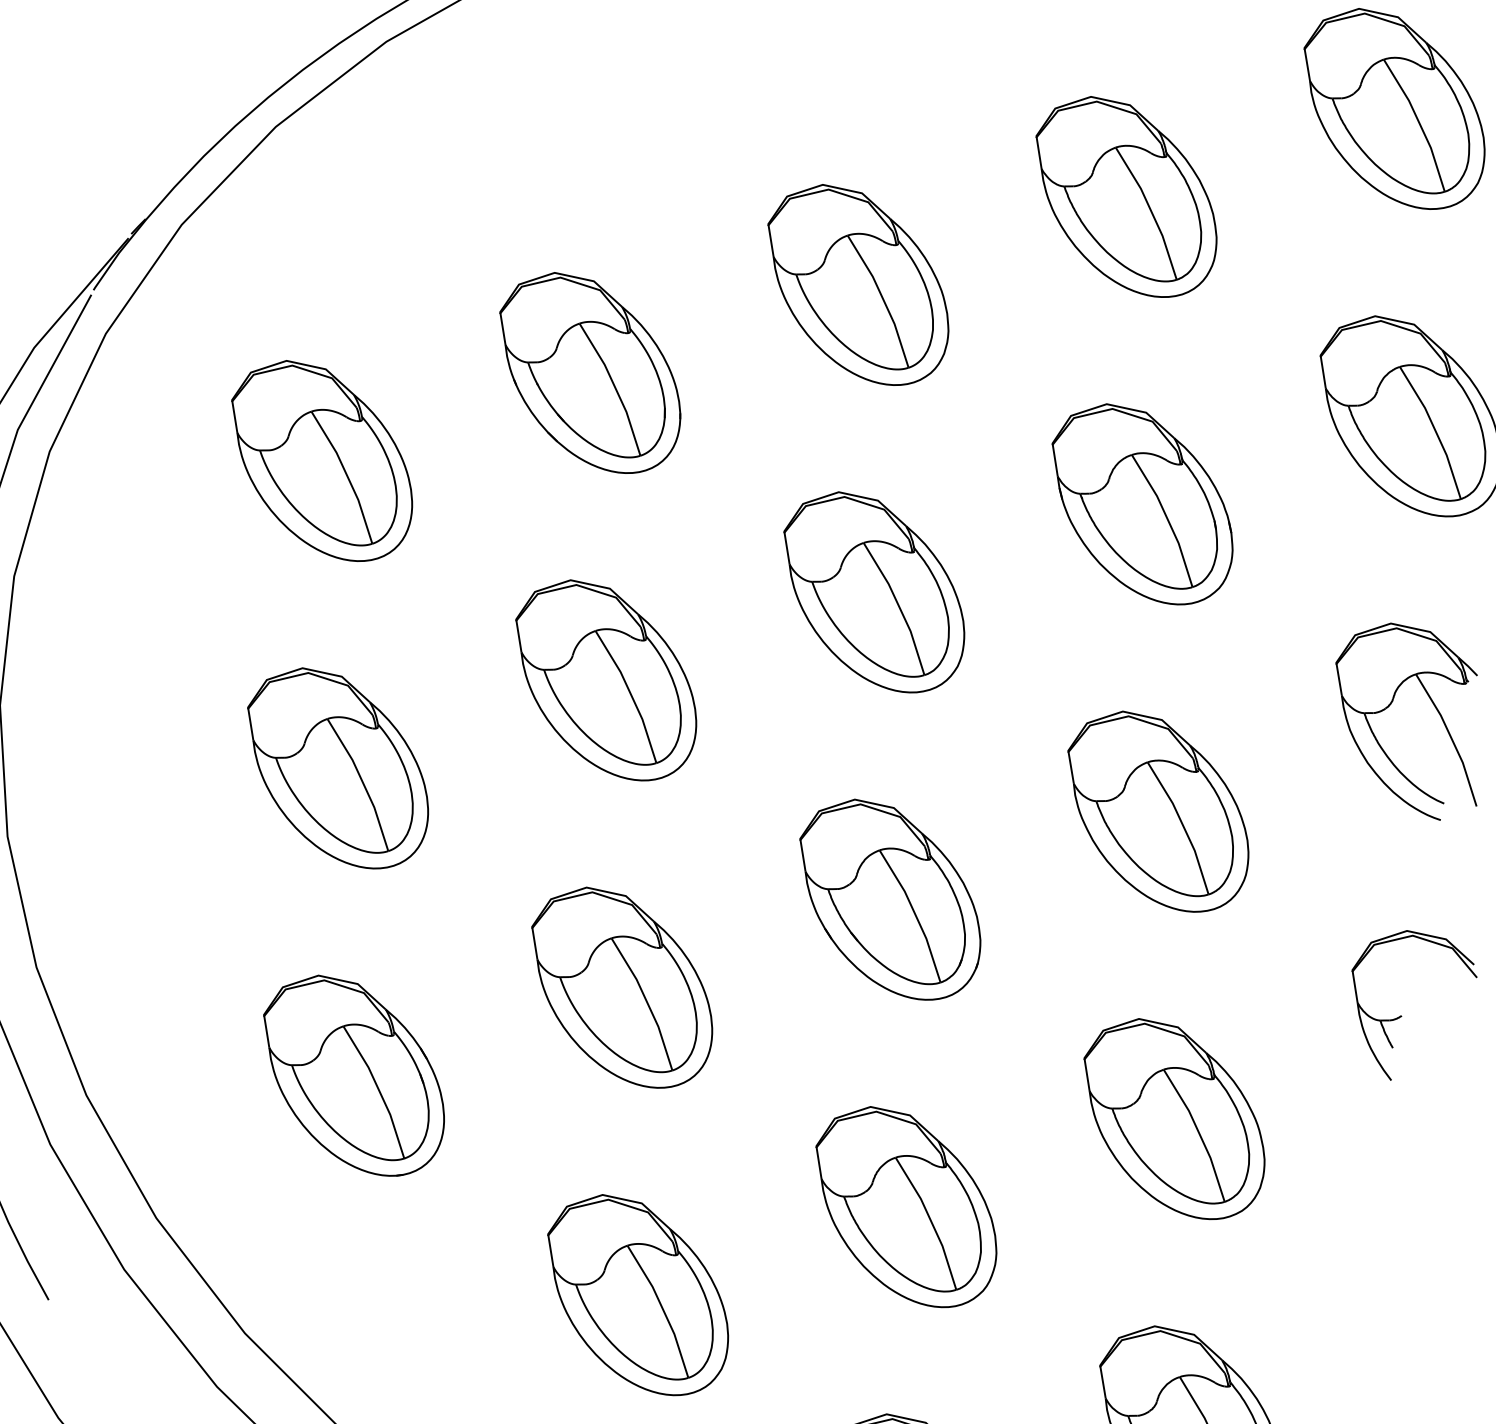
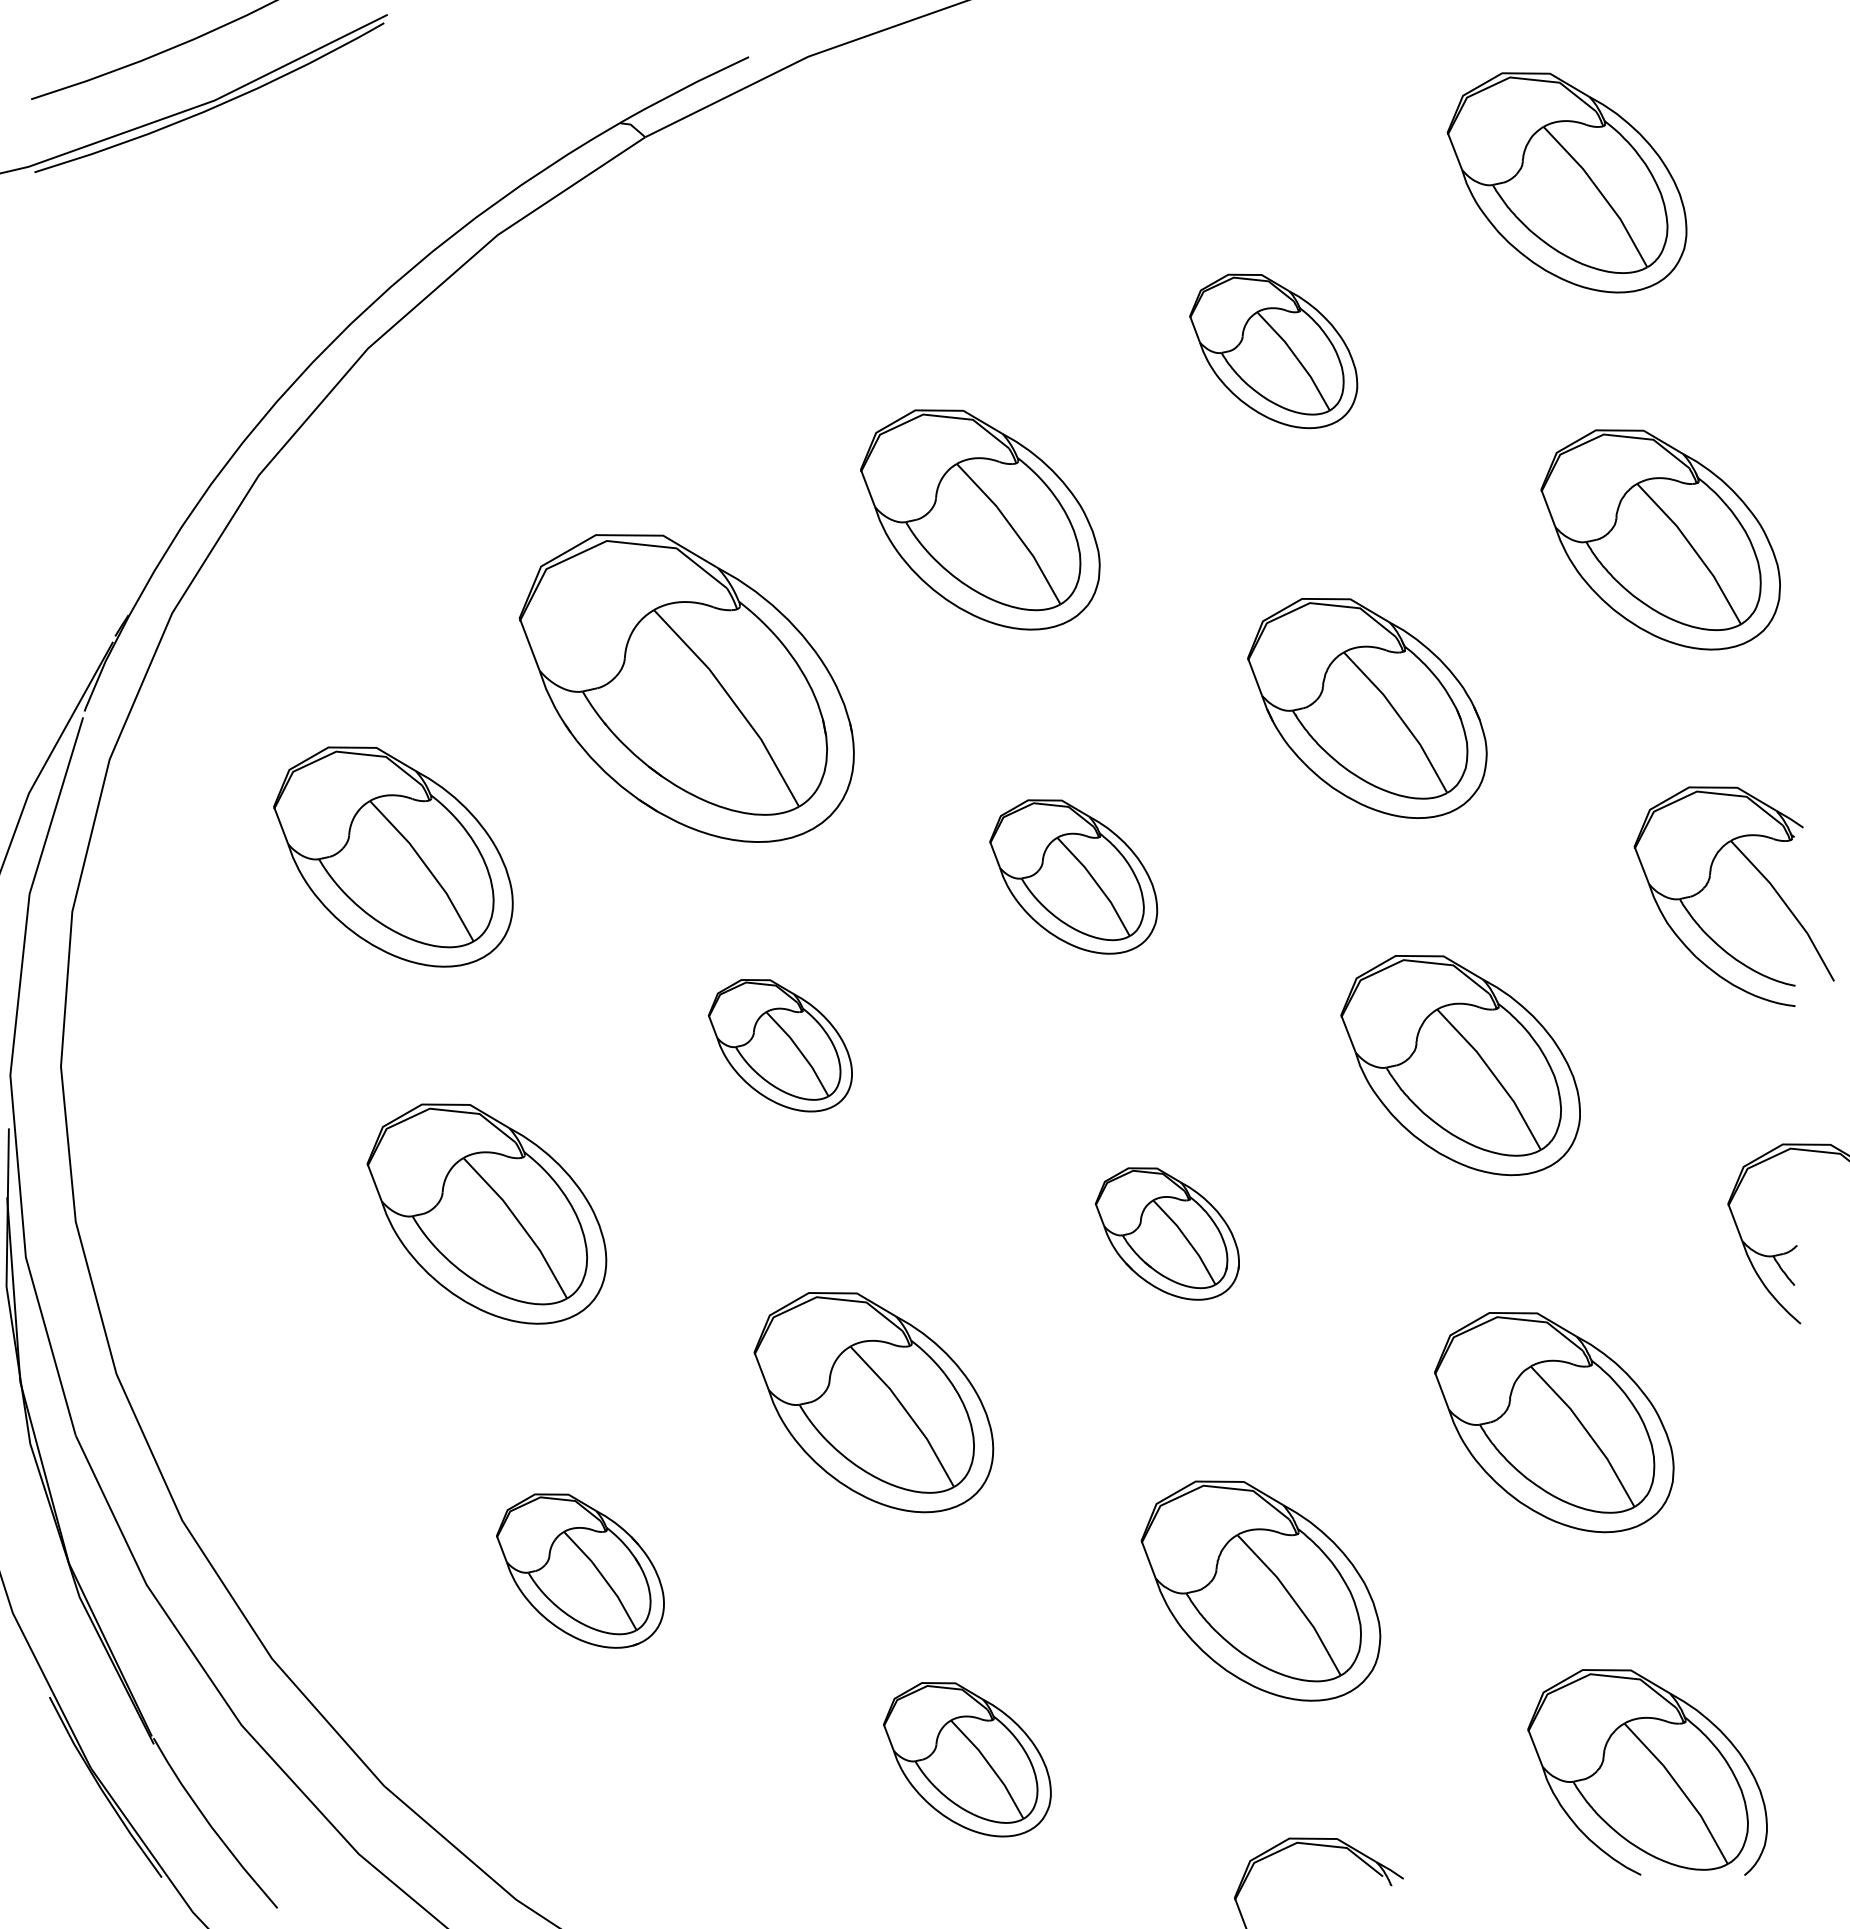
part: (1125, 197) -> (1273, 351), size x0.7
part: (588, 373) -> (686, 688), size x1.4
part: (873, 592) -> (1073, 876), size x0.7
part: (605, 680) -> (780, 1045), size x0.6
part: (889, 899) -> (1167, 1233), size x0.6
part: (353, 1075) -> (580, 1570), size x0.7
part: (637, 1295) -> (967, 1759), size x0.7

